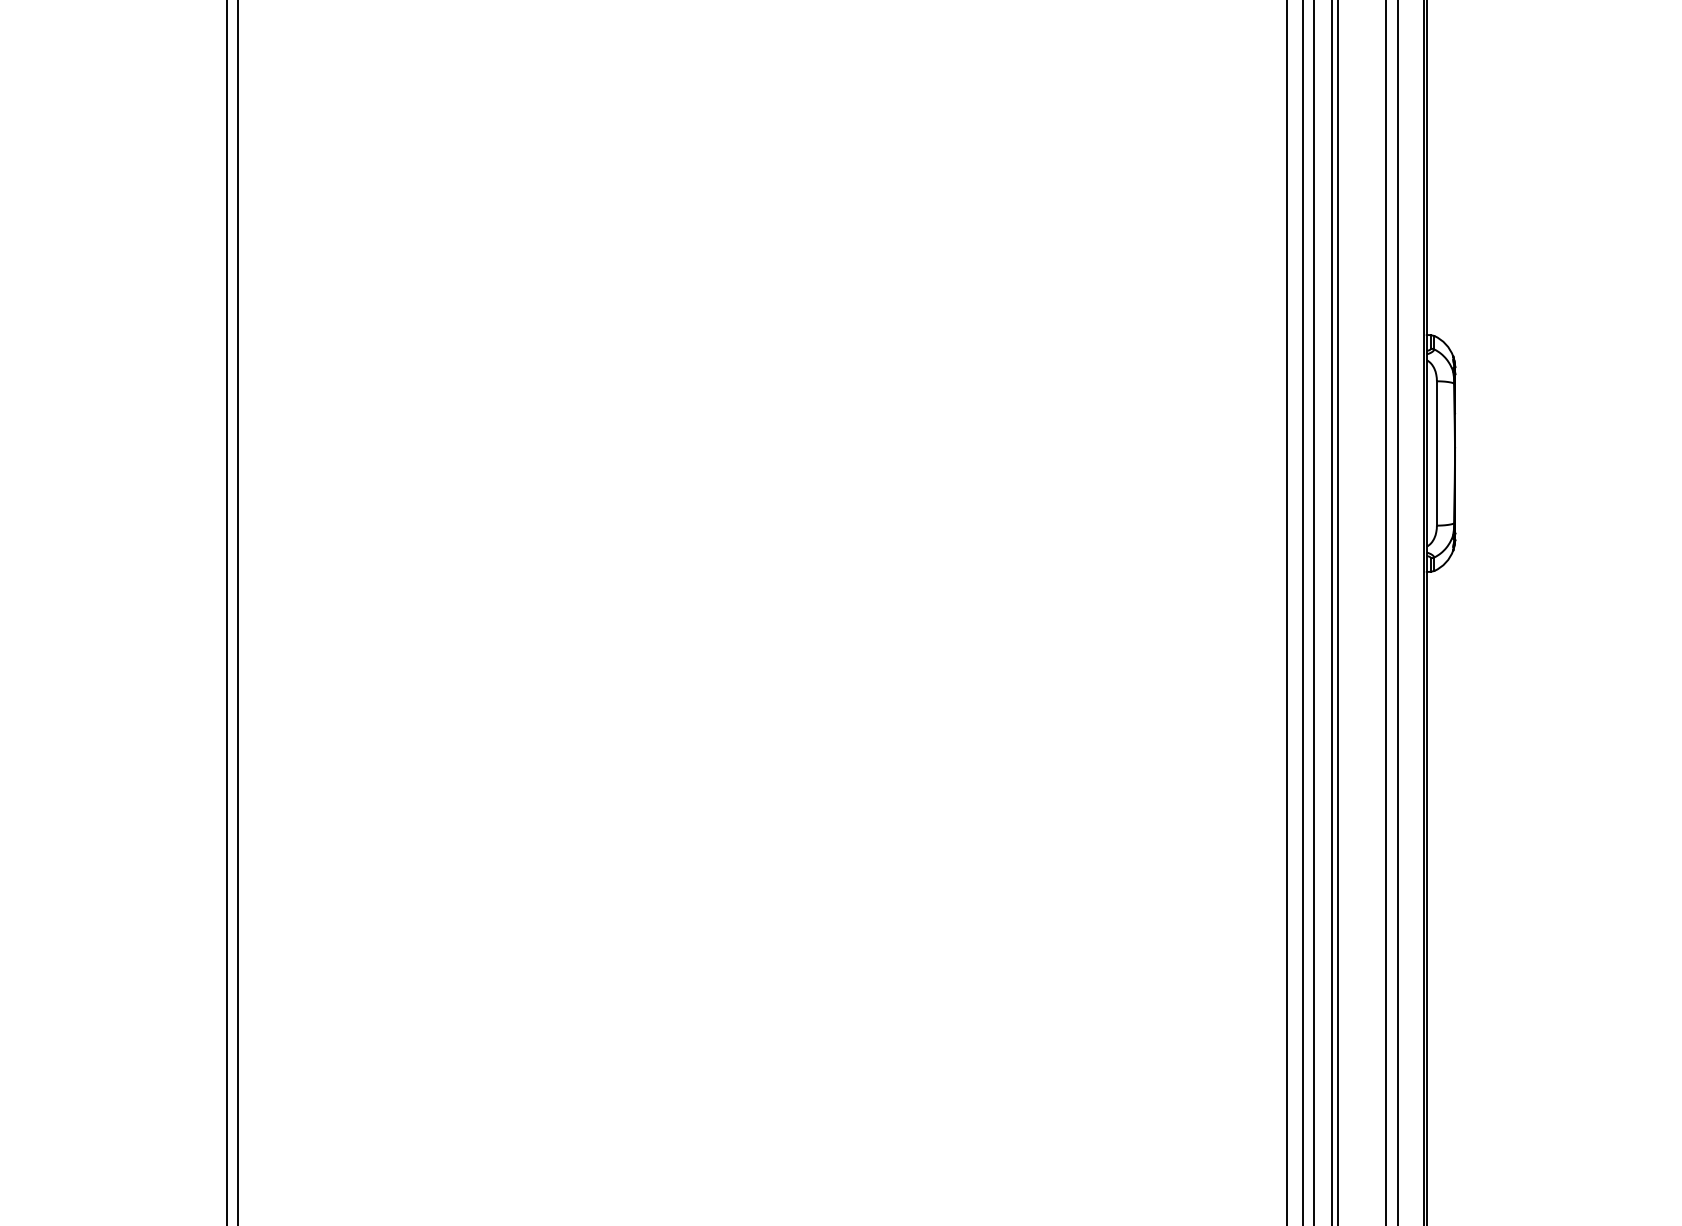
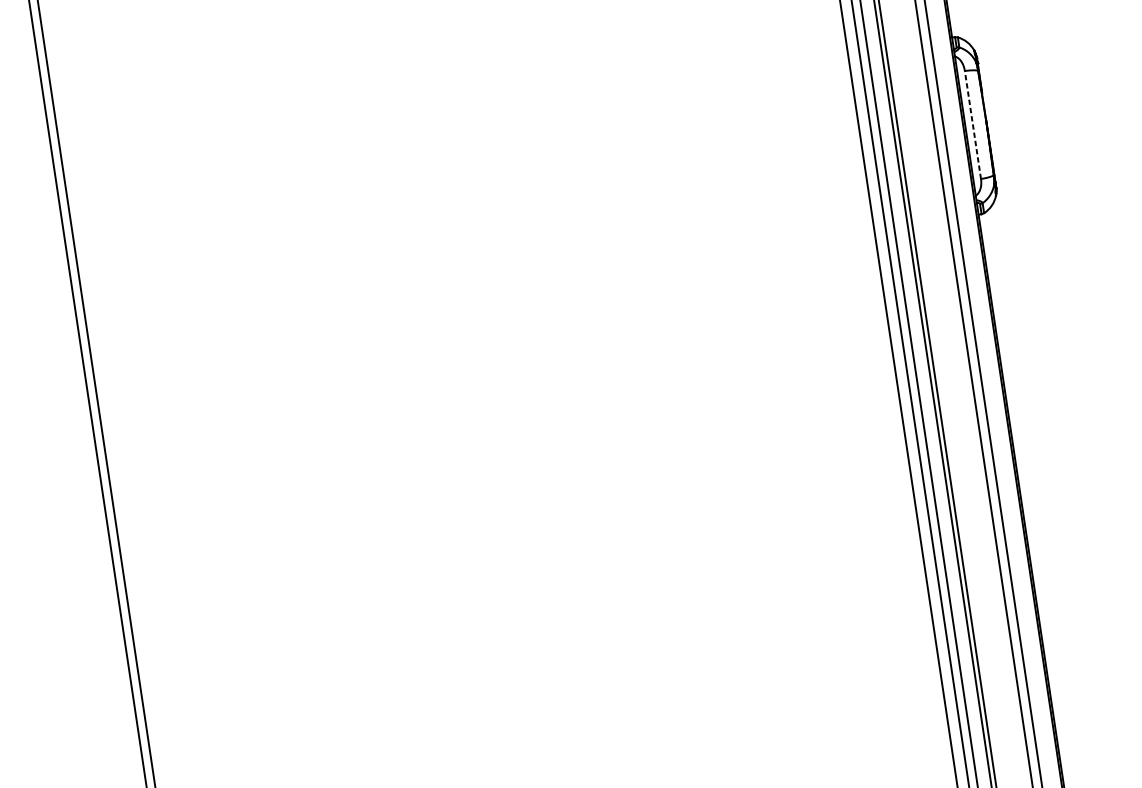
line: (1436, 453) -> (972, 125), solid -> dashed

